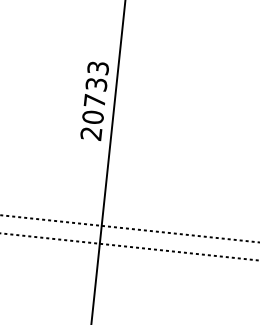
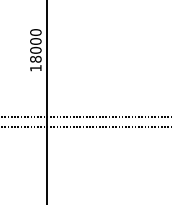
text: (94, 101) -> (35, 50), 20733 -> 18000

